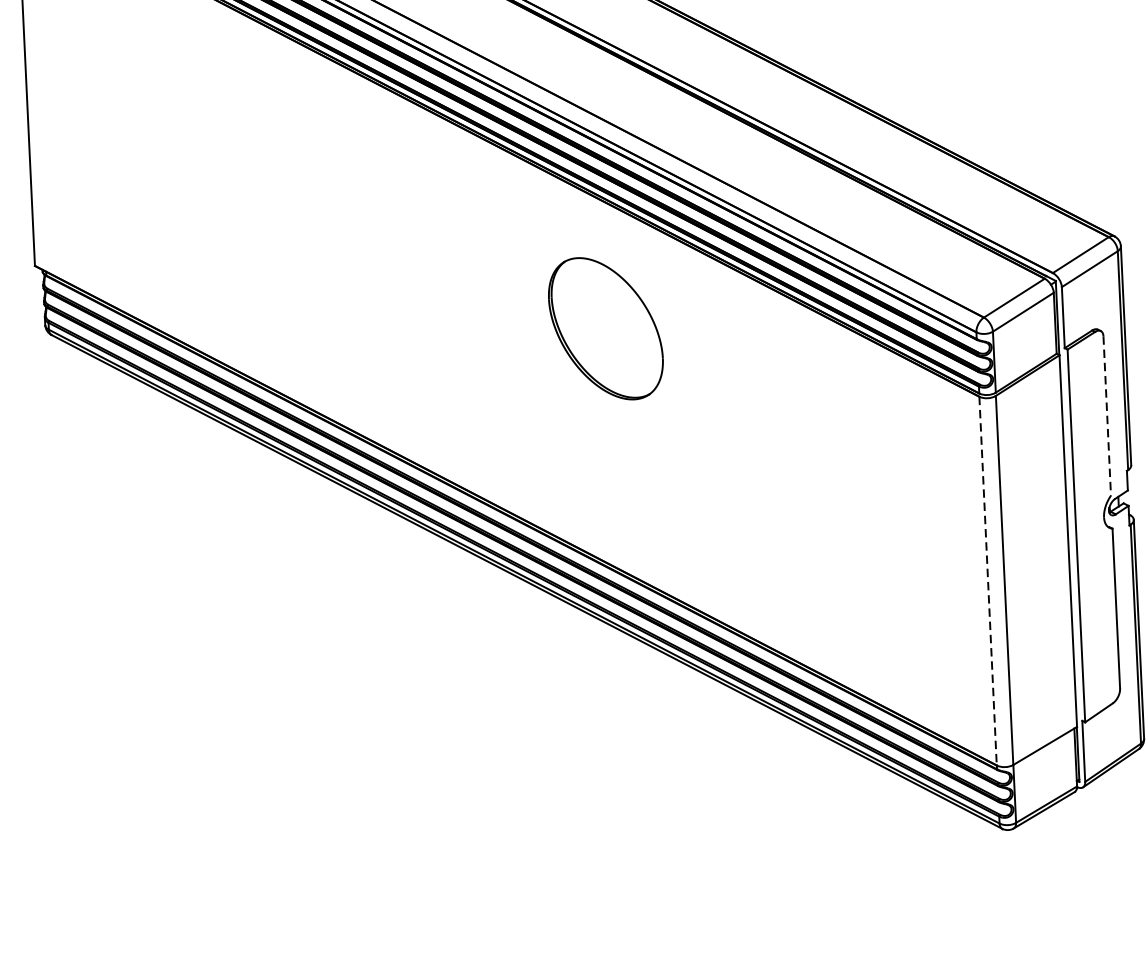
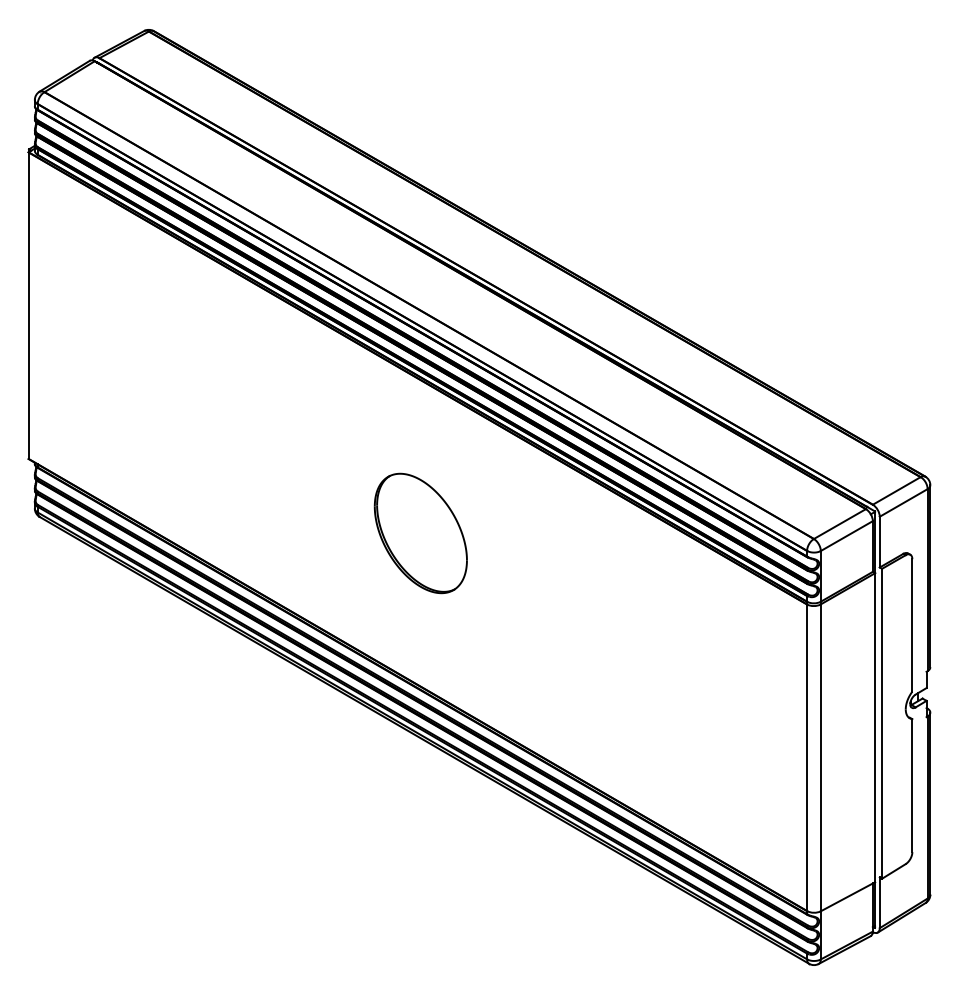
part: (605, 328) -> (420, 533), moved
line: (1107, 416) -> (912, 625), dashed -> solid
line: (988, 581) -> (807, 758), dashed -> solid

